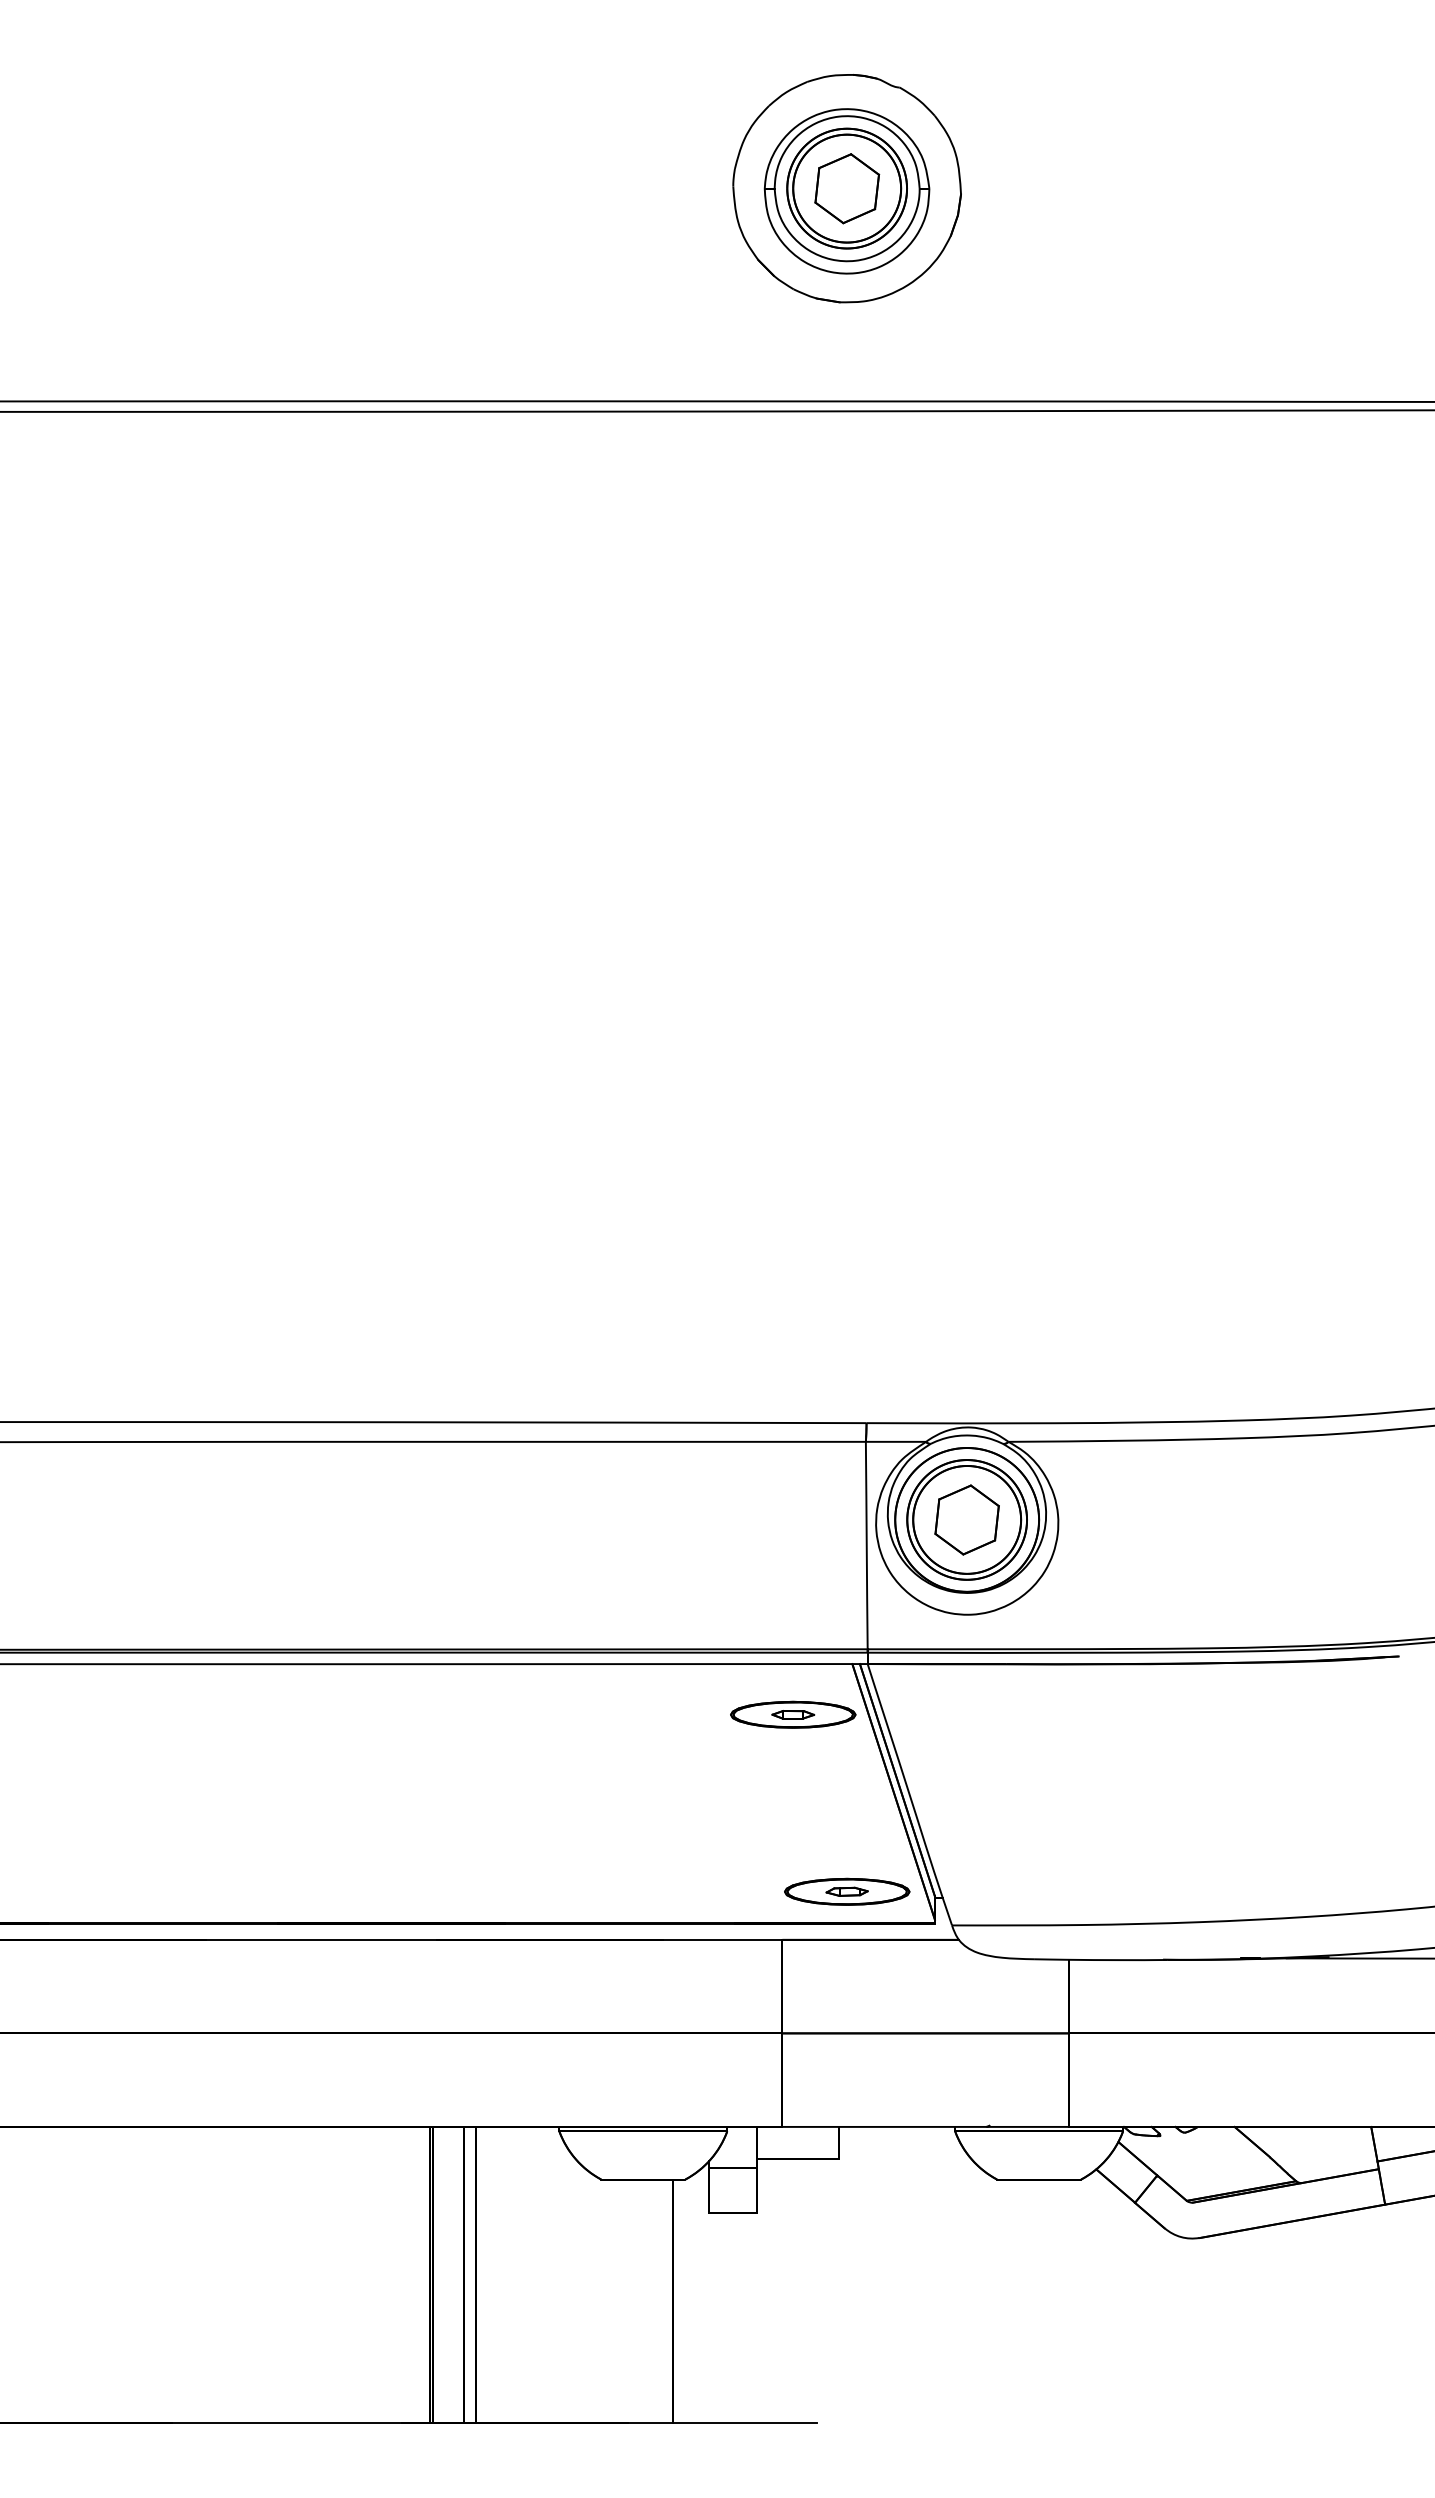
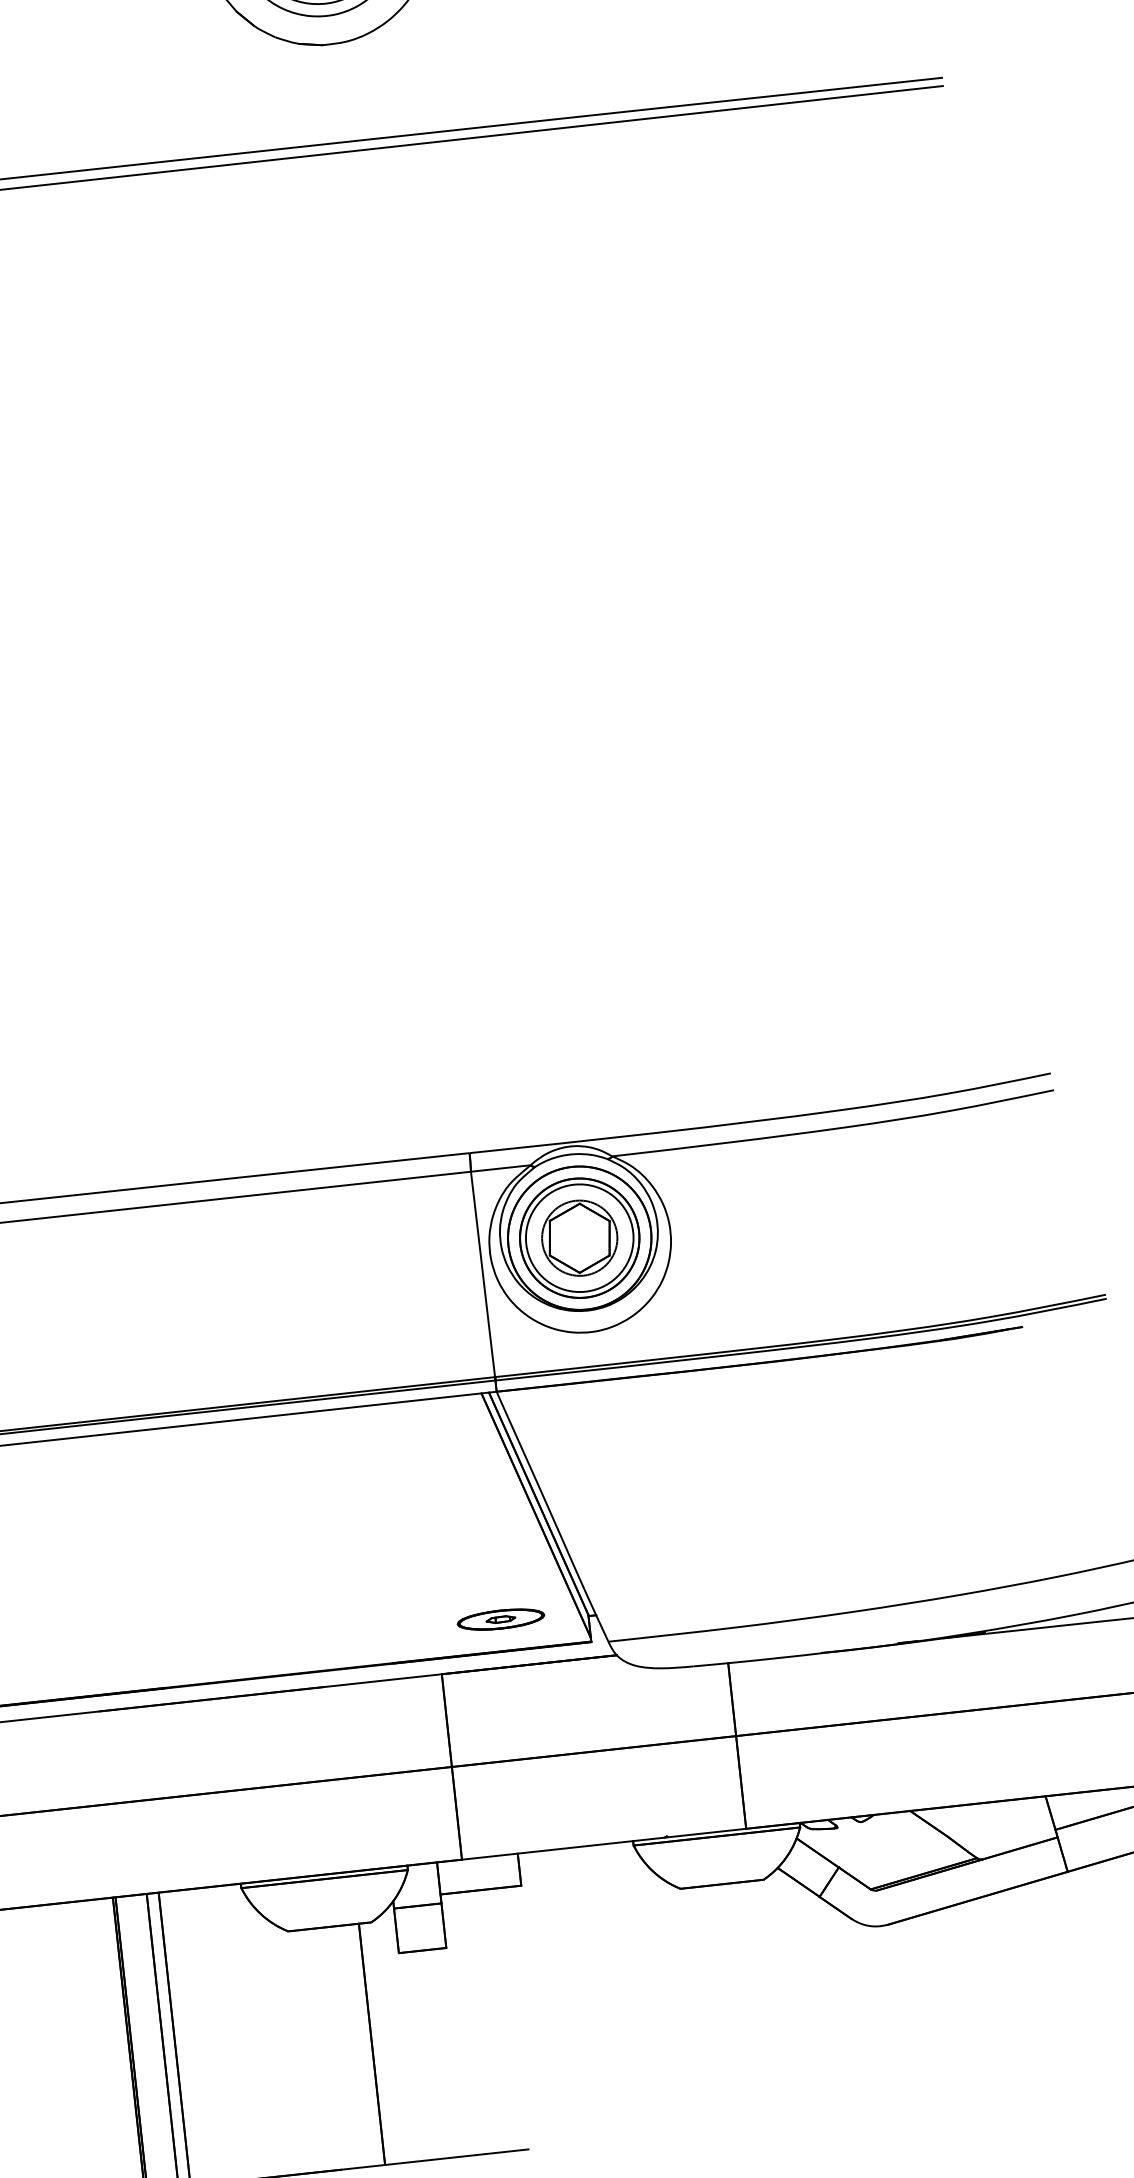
circle: (967, 1519) -> (580, 1237), size x0.7
part: (793, 1714) -> (428, 1449), removed
part: (847, 1891) -> (501, 1619), size x0.7

